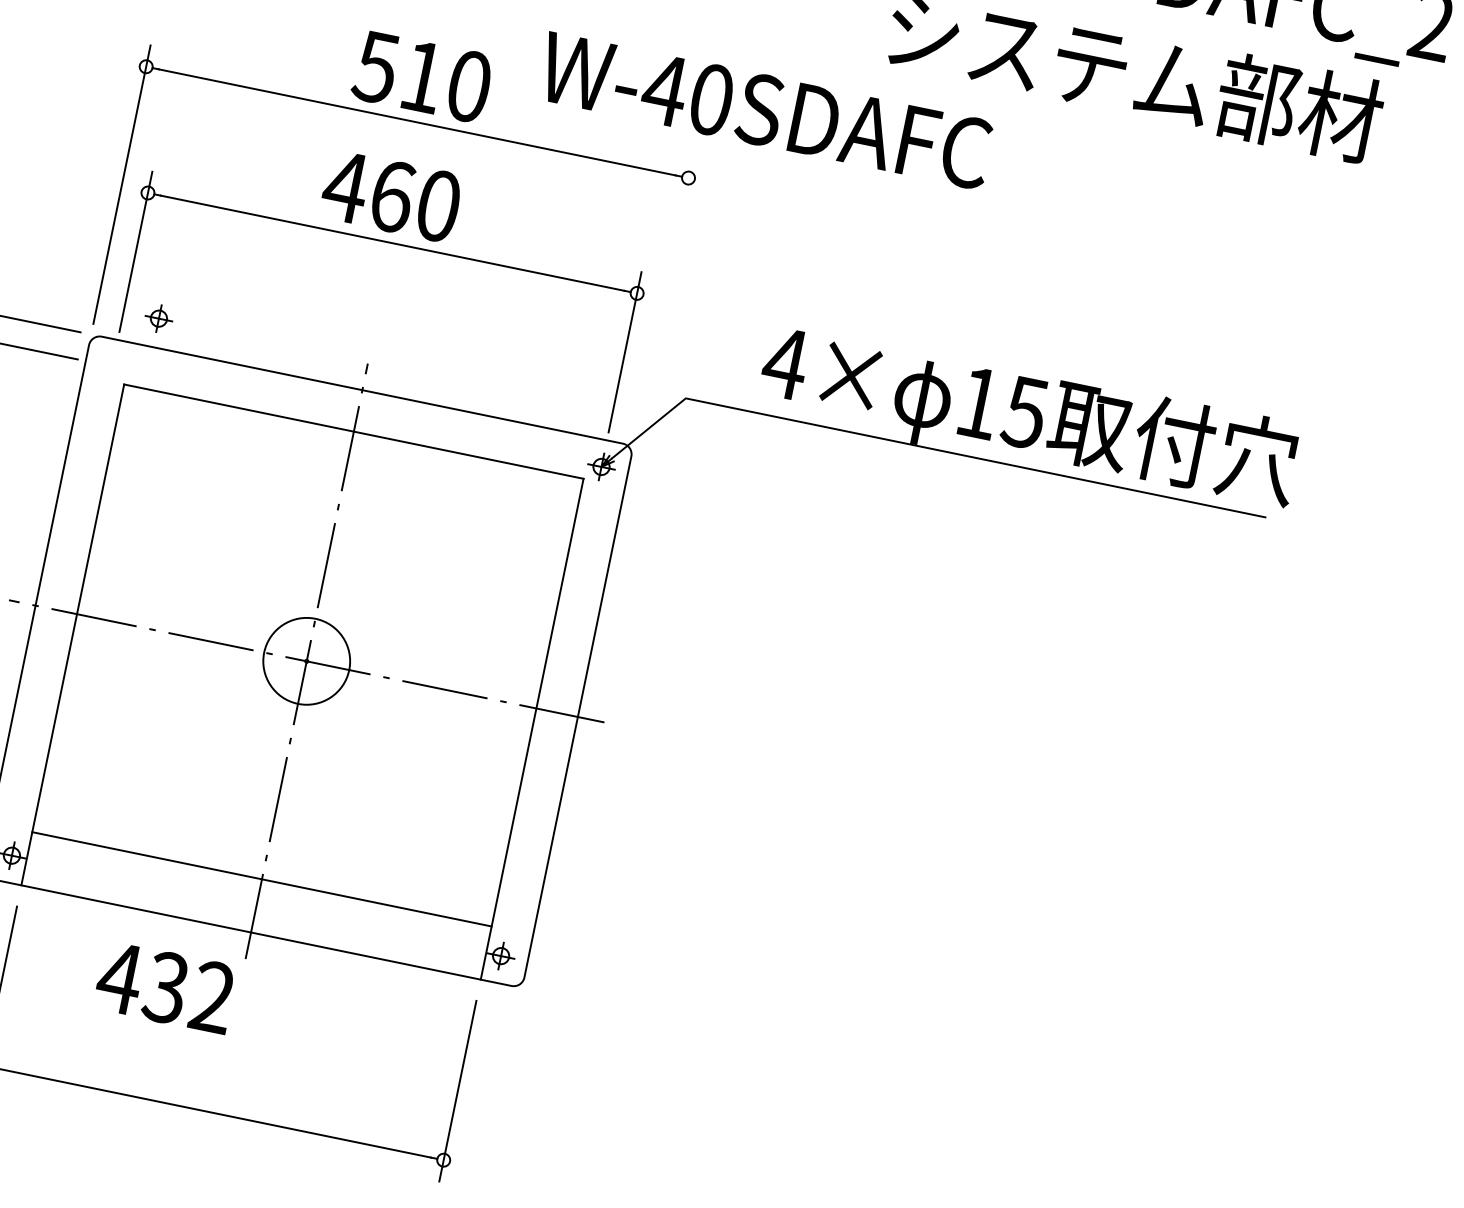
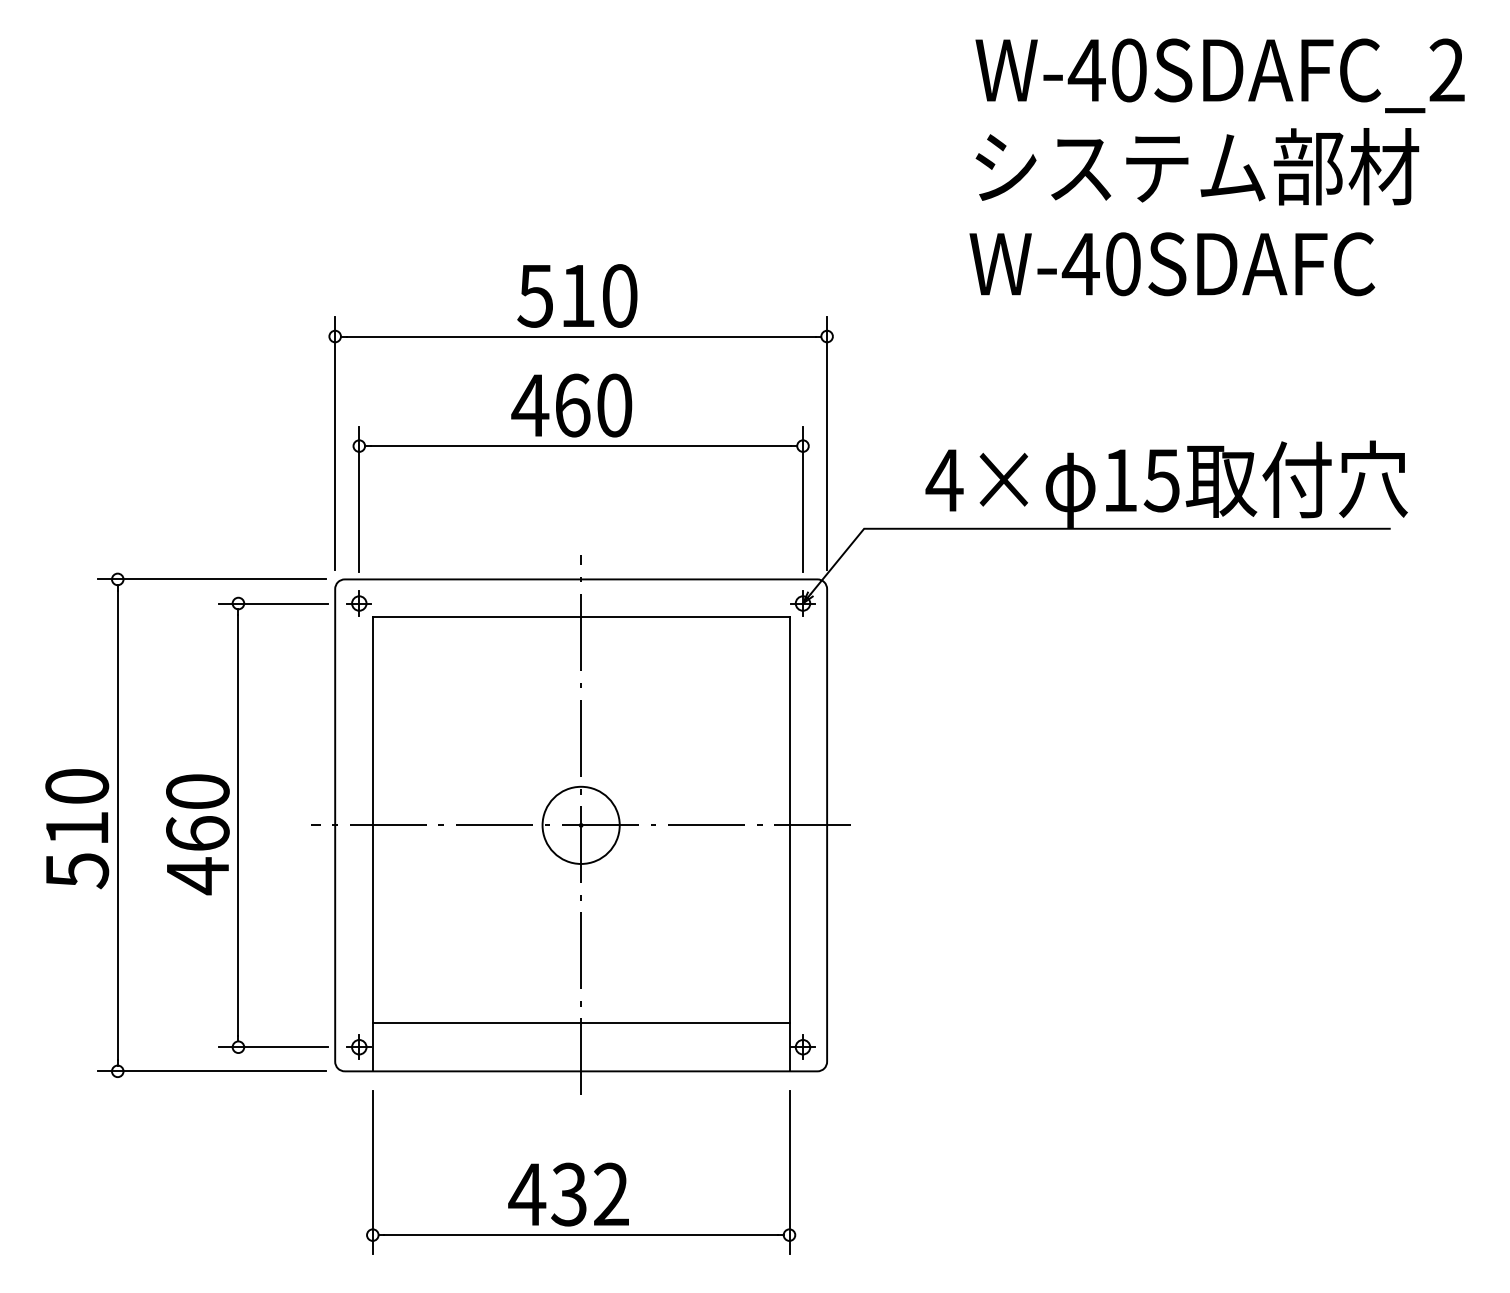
text: (765, 111) -> (1172, 264), moved
line: (664, 296) -> (827, 443), added
part: (158, 318) -> (358, 603), moved
text: (165, 987) -> (568, 1194), moved

